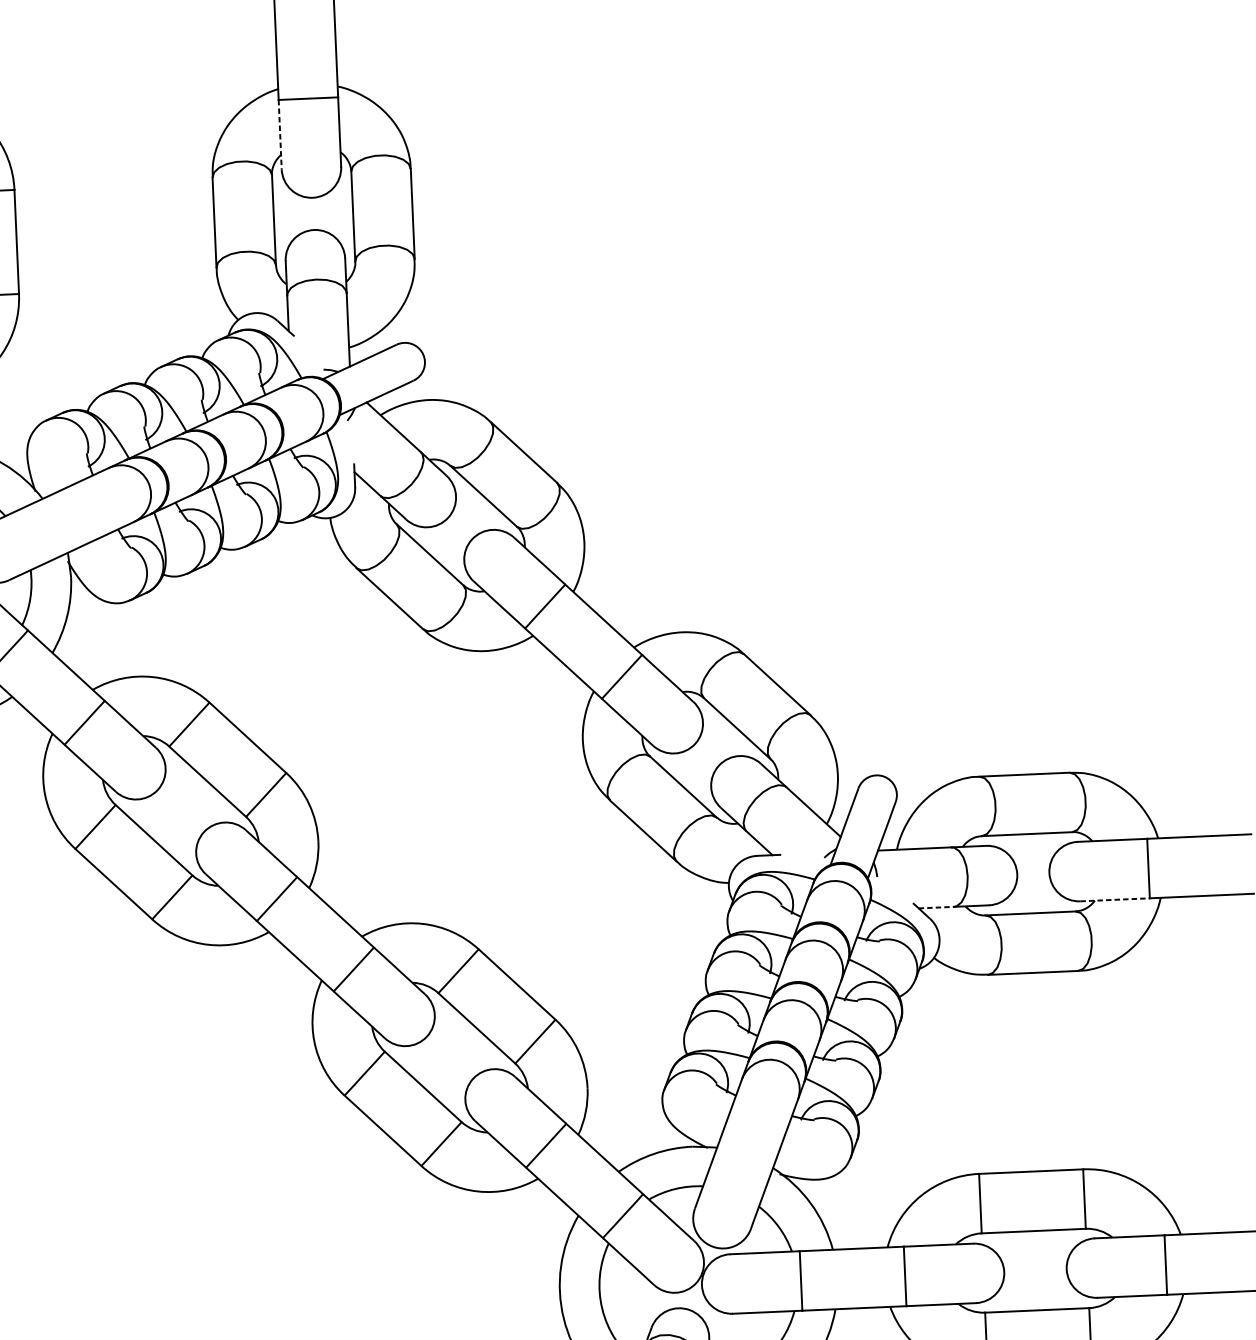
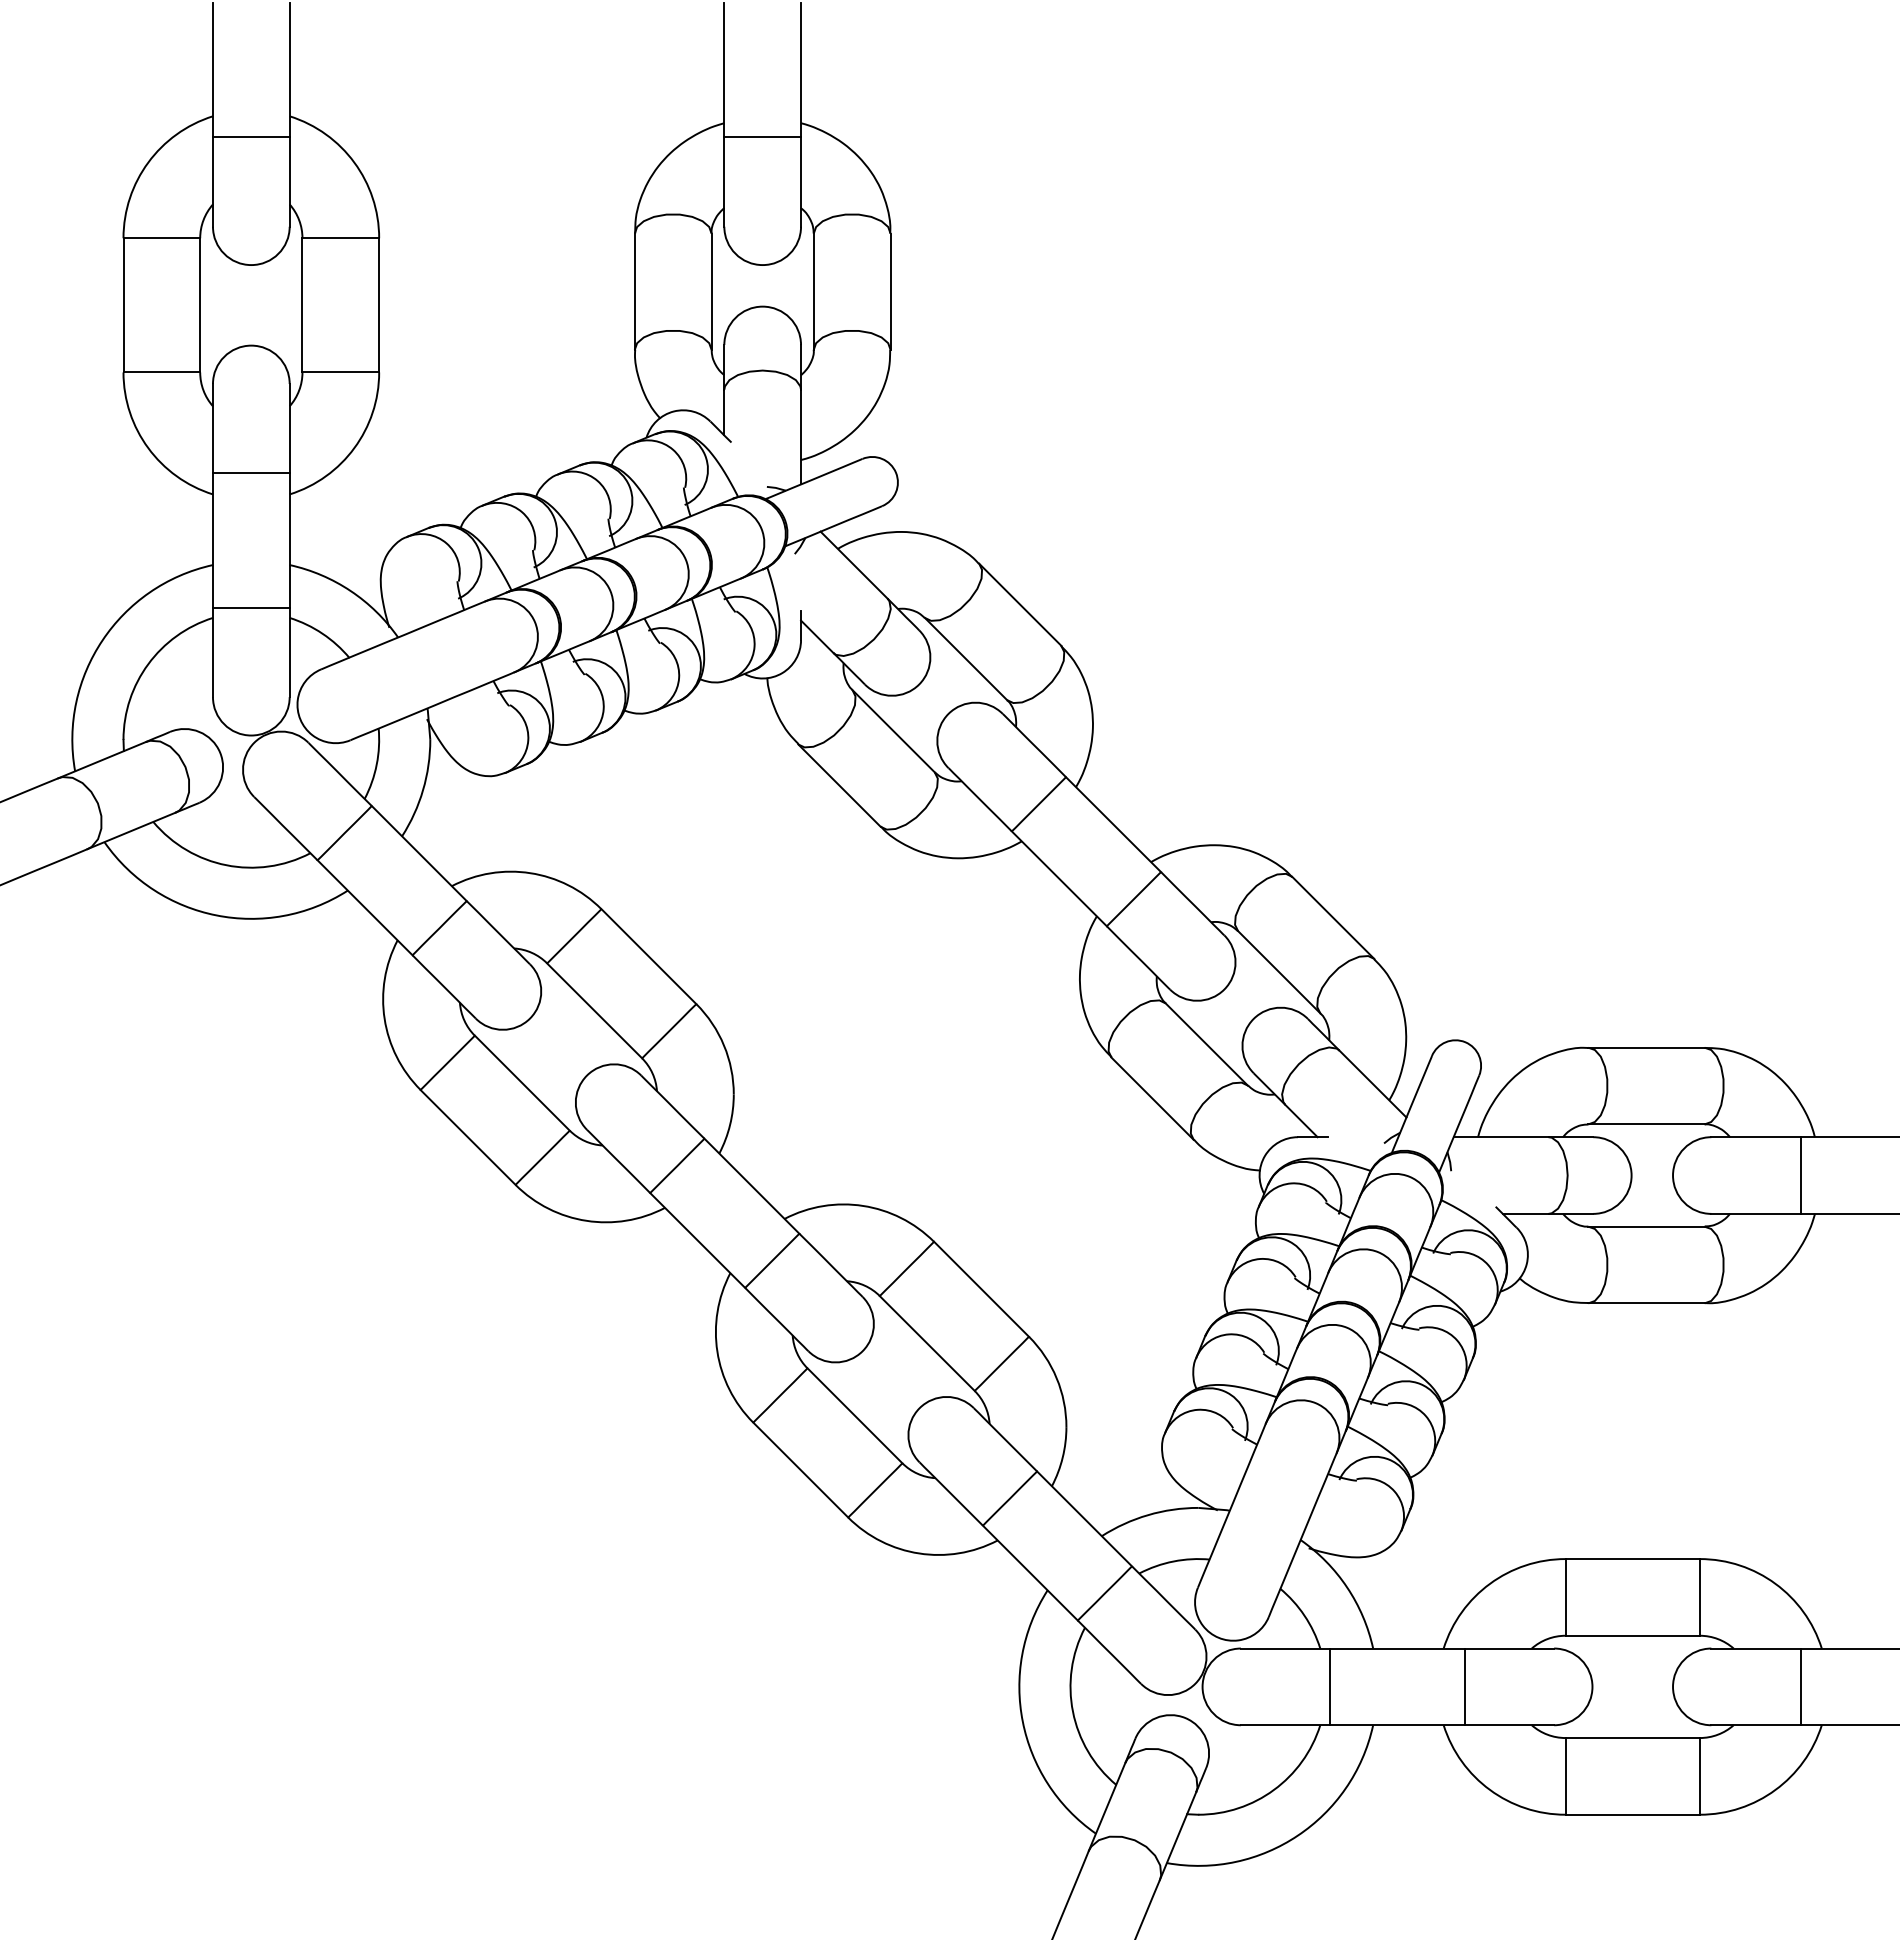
line: (280, 135) -> (724, 182), dashed -> solid
line: (1115, 899) -> (1756, 1213), dashed -> solid
line: (936, 907) -> (1525, 1213), dashed -> solid

